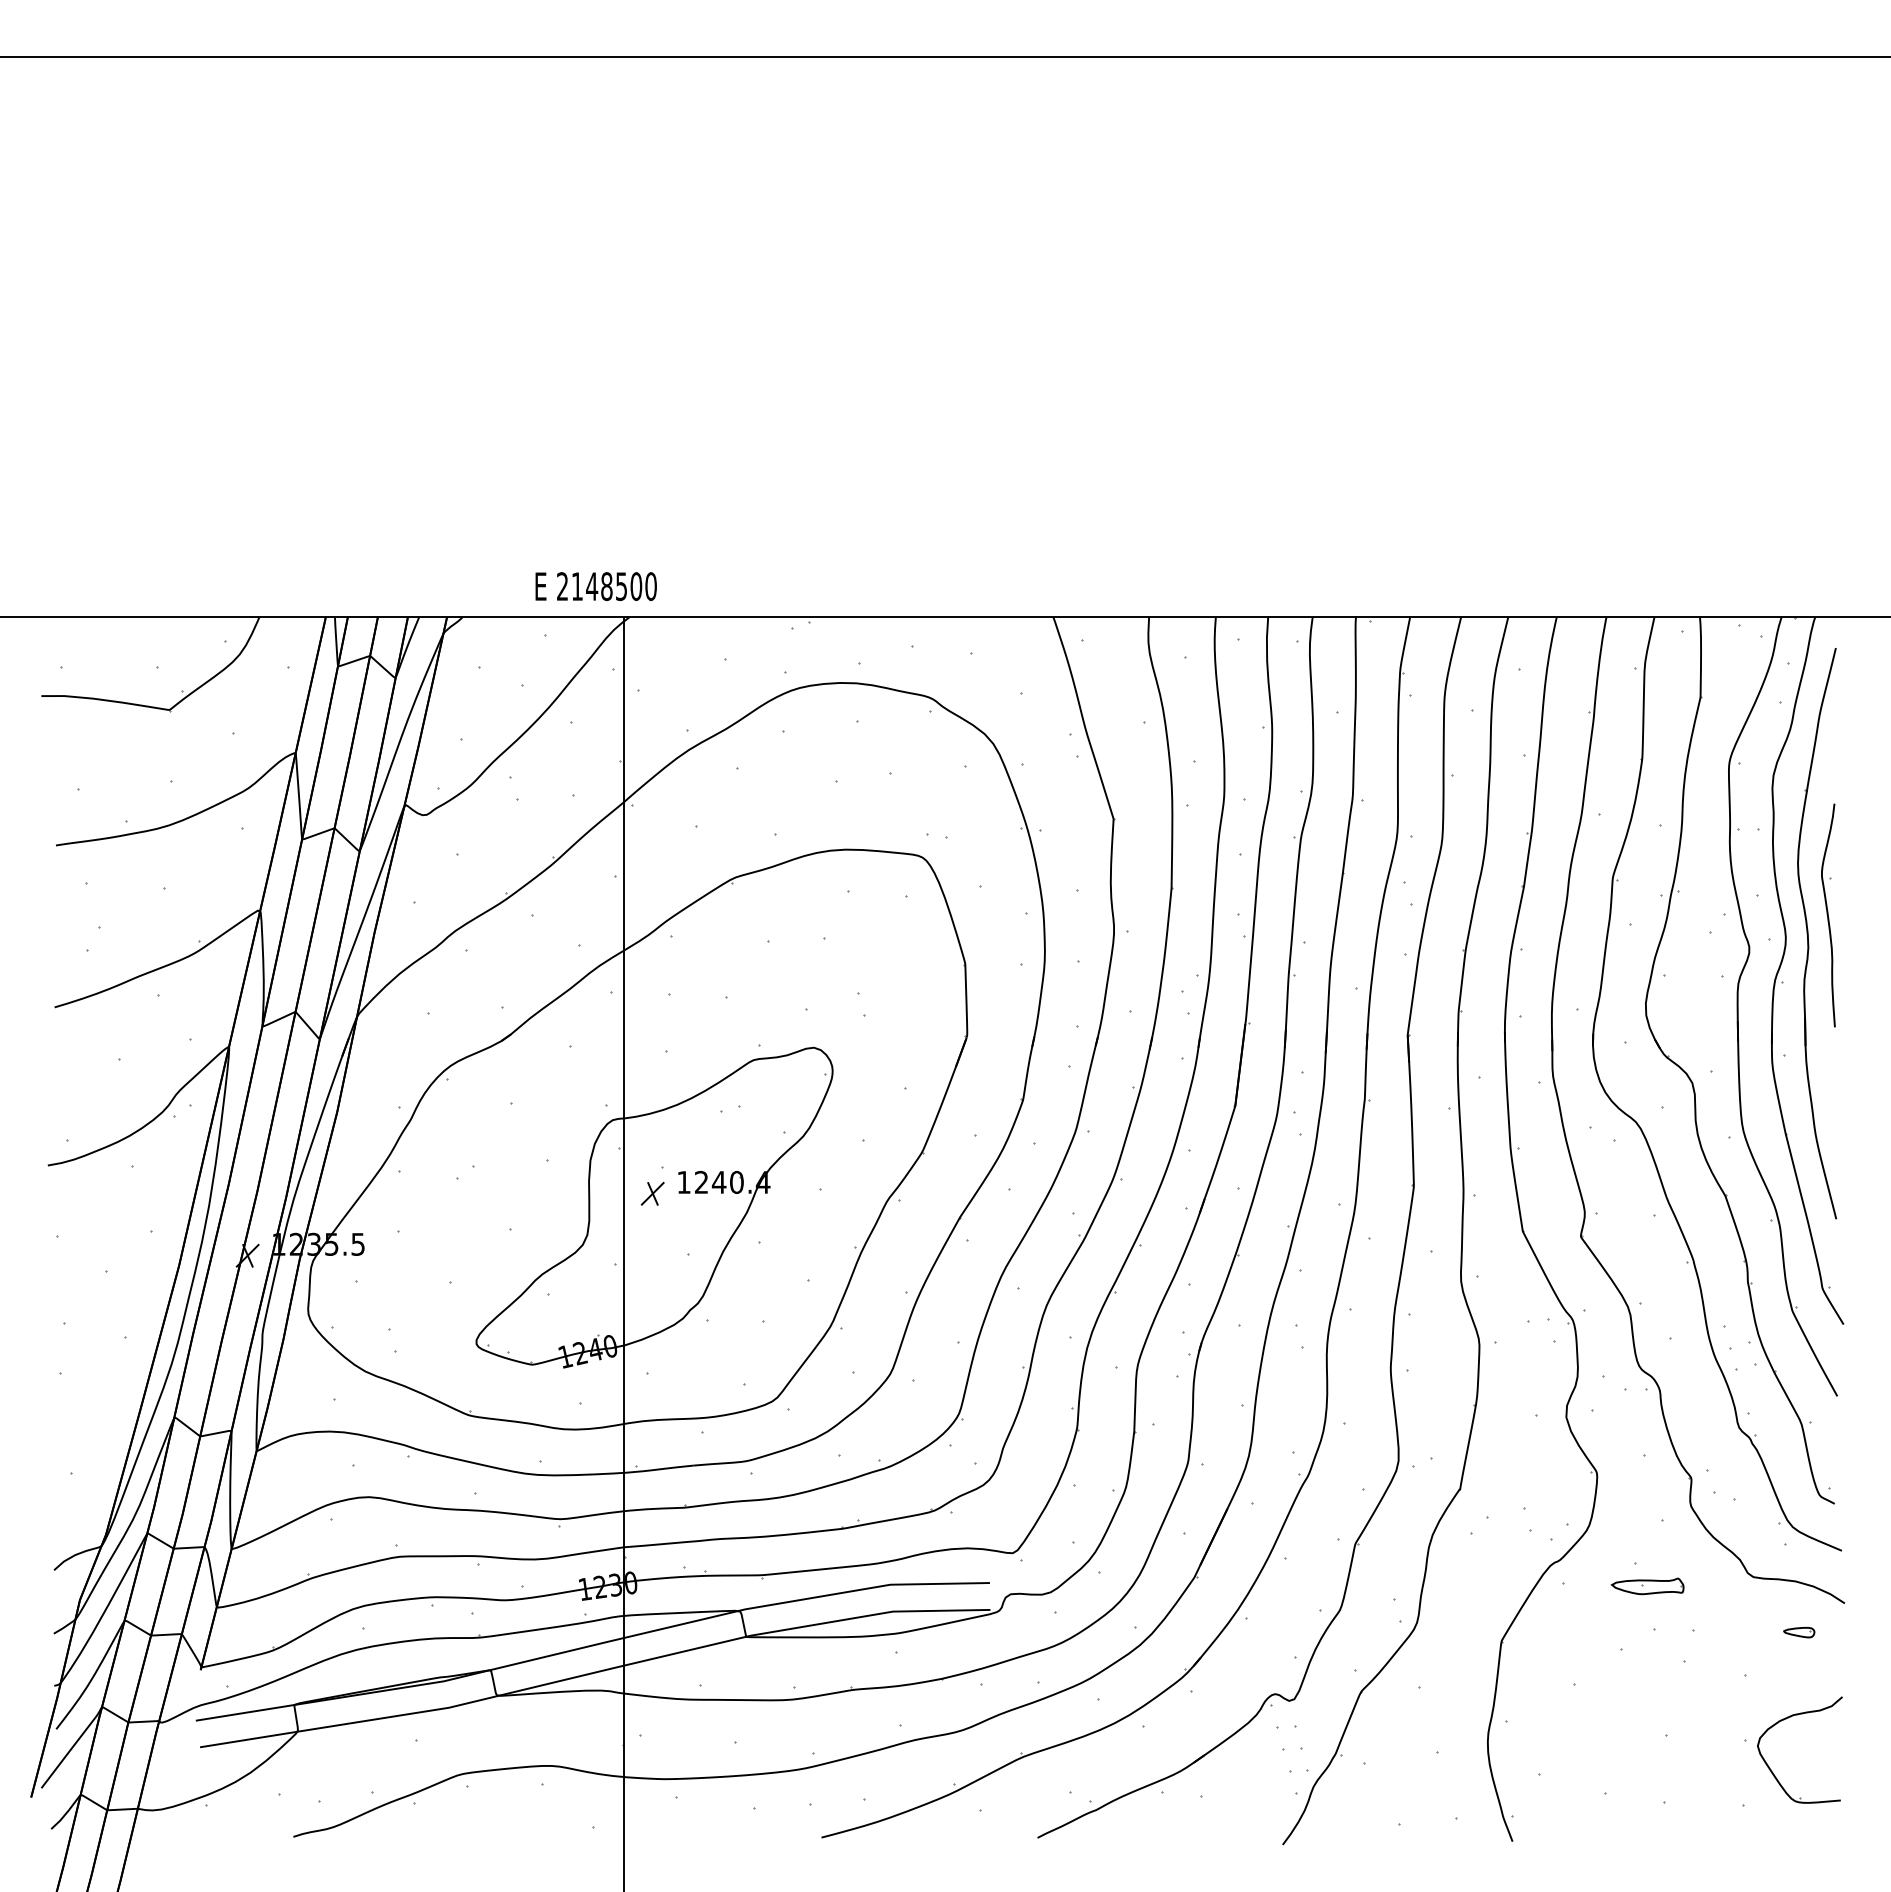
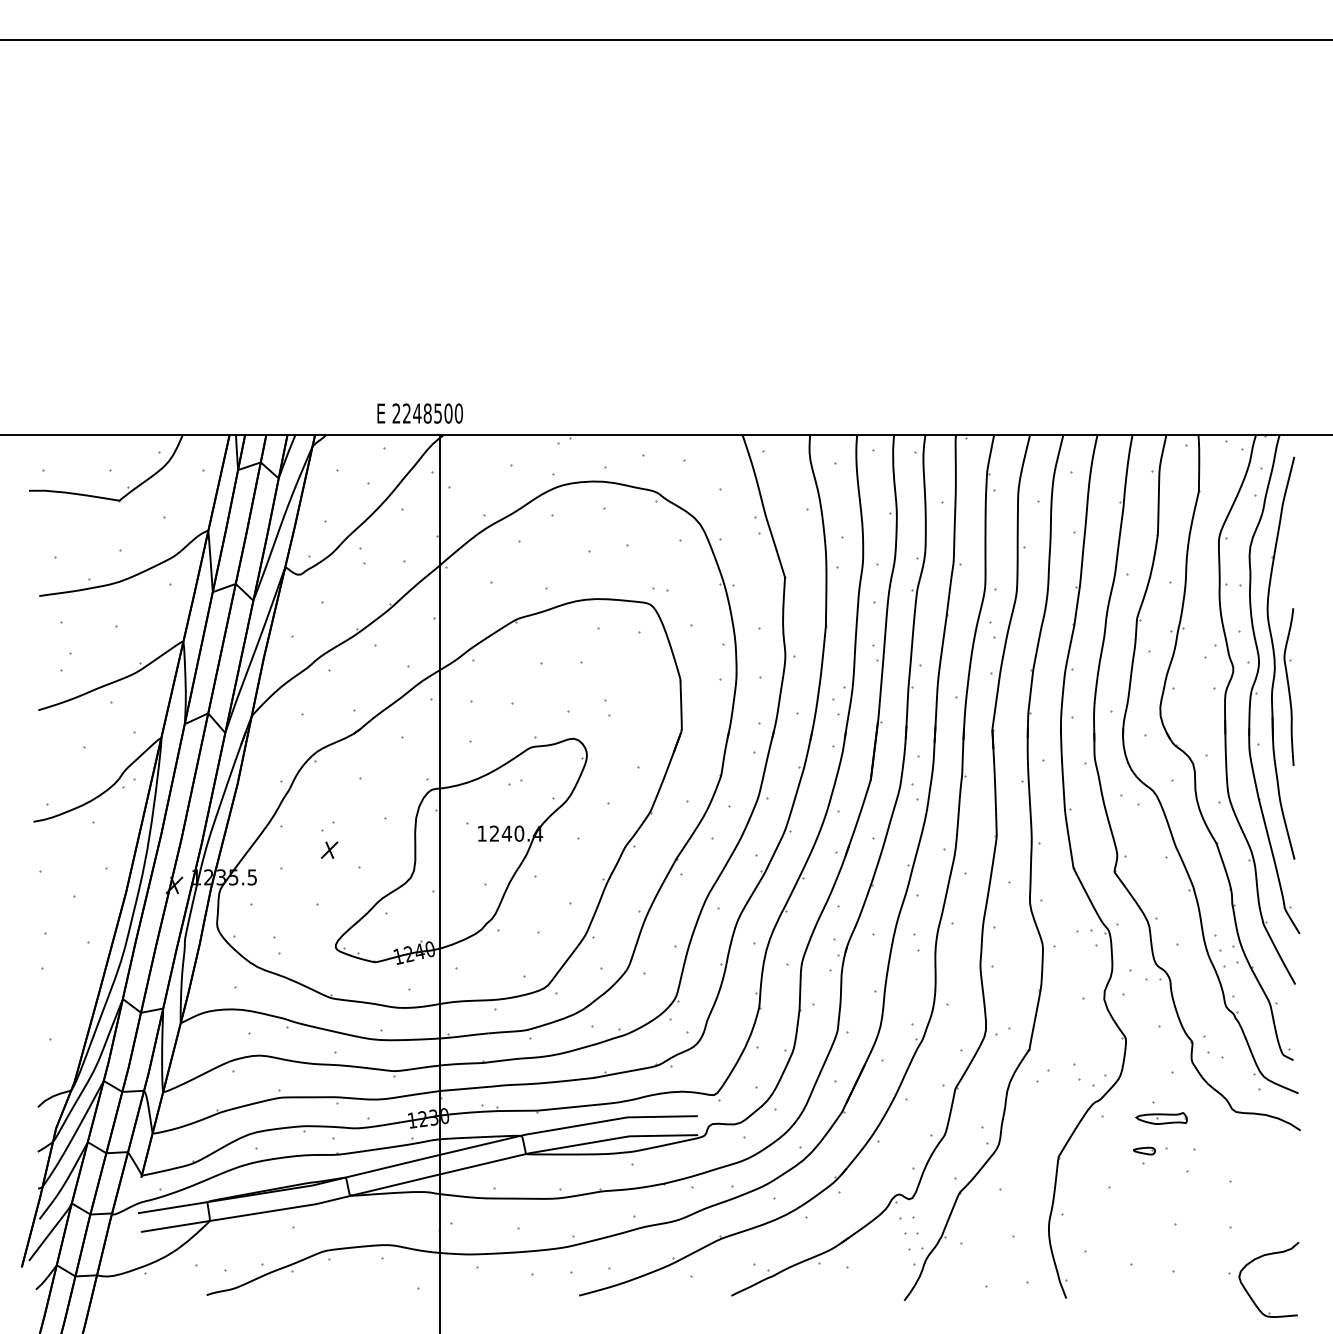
text: (576, 586) -> (406, 413), 2148500 -> 2248500
part: (1828, 915) -> (1289, 687), moved
part: (652, 1193) -> (329, 849), moved
part: (1799, 1632) -> (1144, 1151), moved
part: (1784, 1720) -> (1258, 1258), moved

